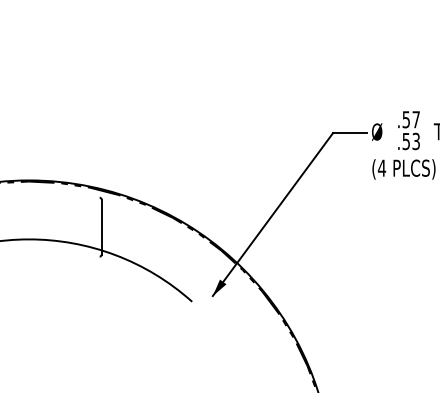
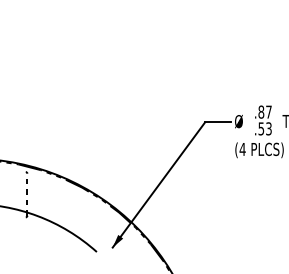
text: (406, 119) -> (261, 111), .57 -> .87
line: (101, 226) -> (27, 194), solid -> dashed

